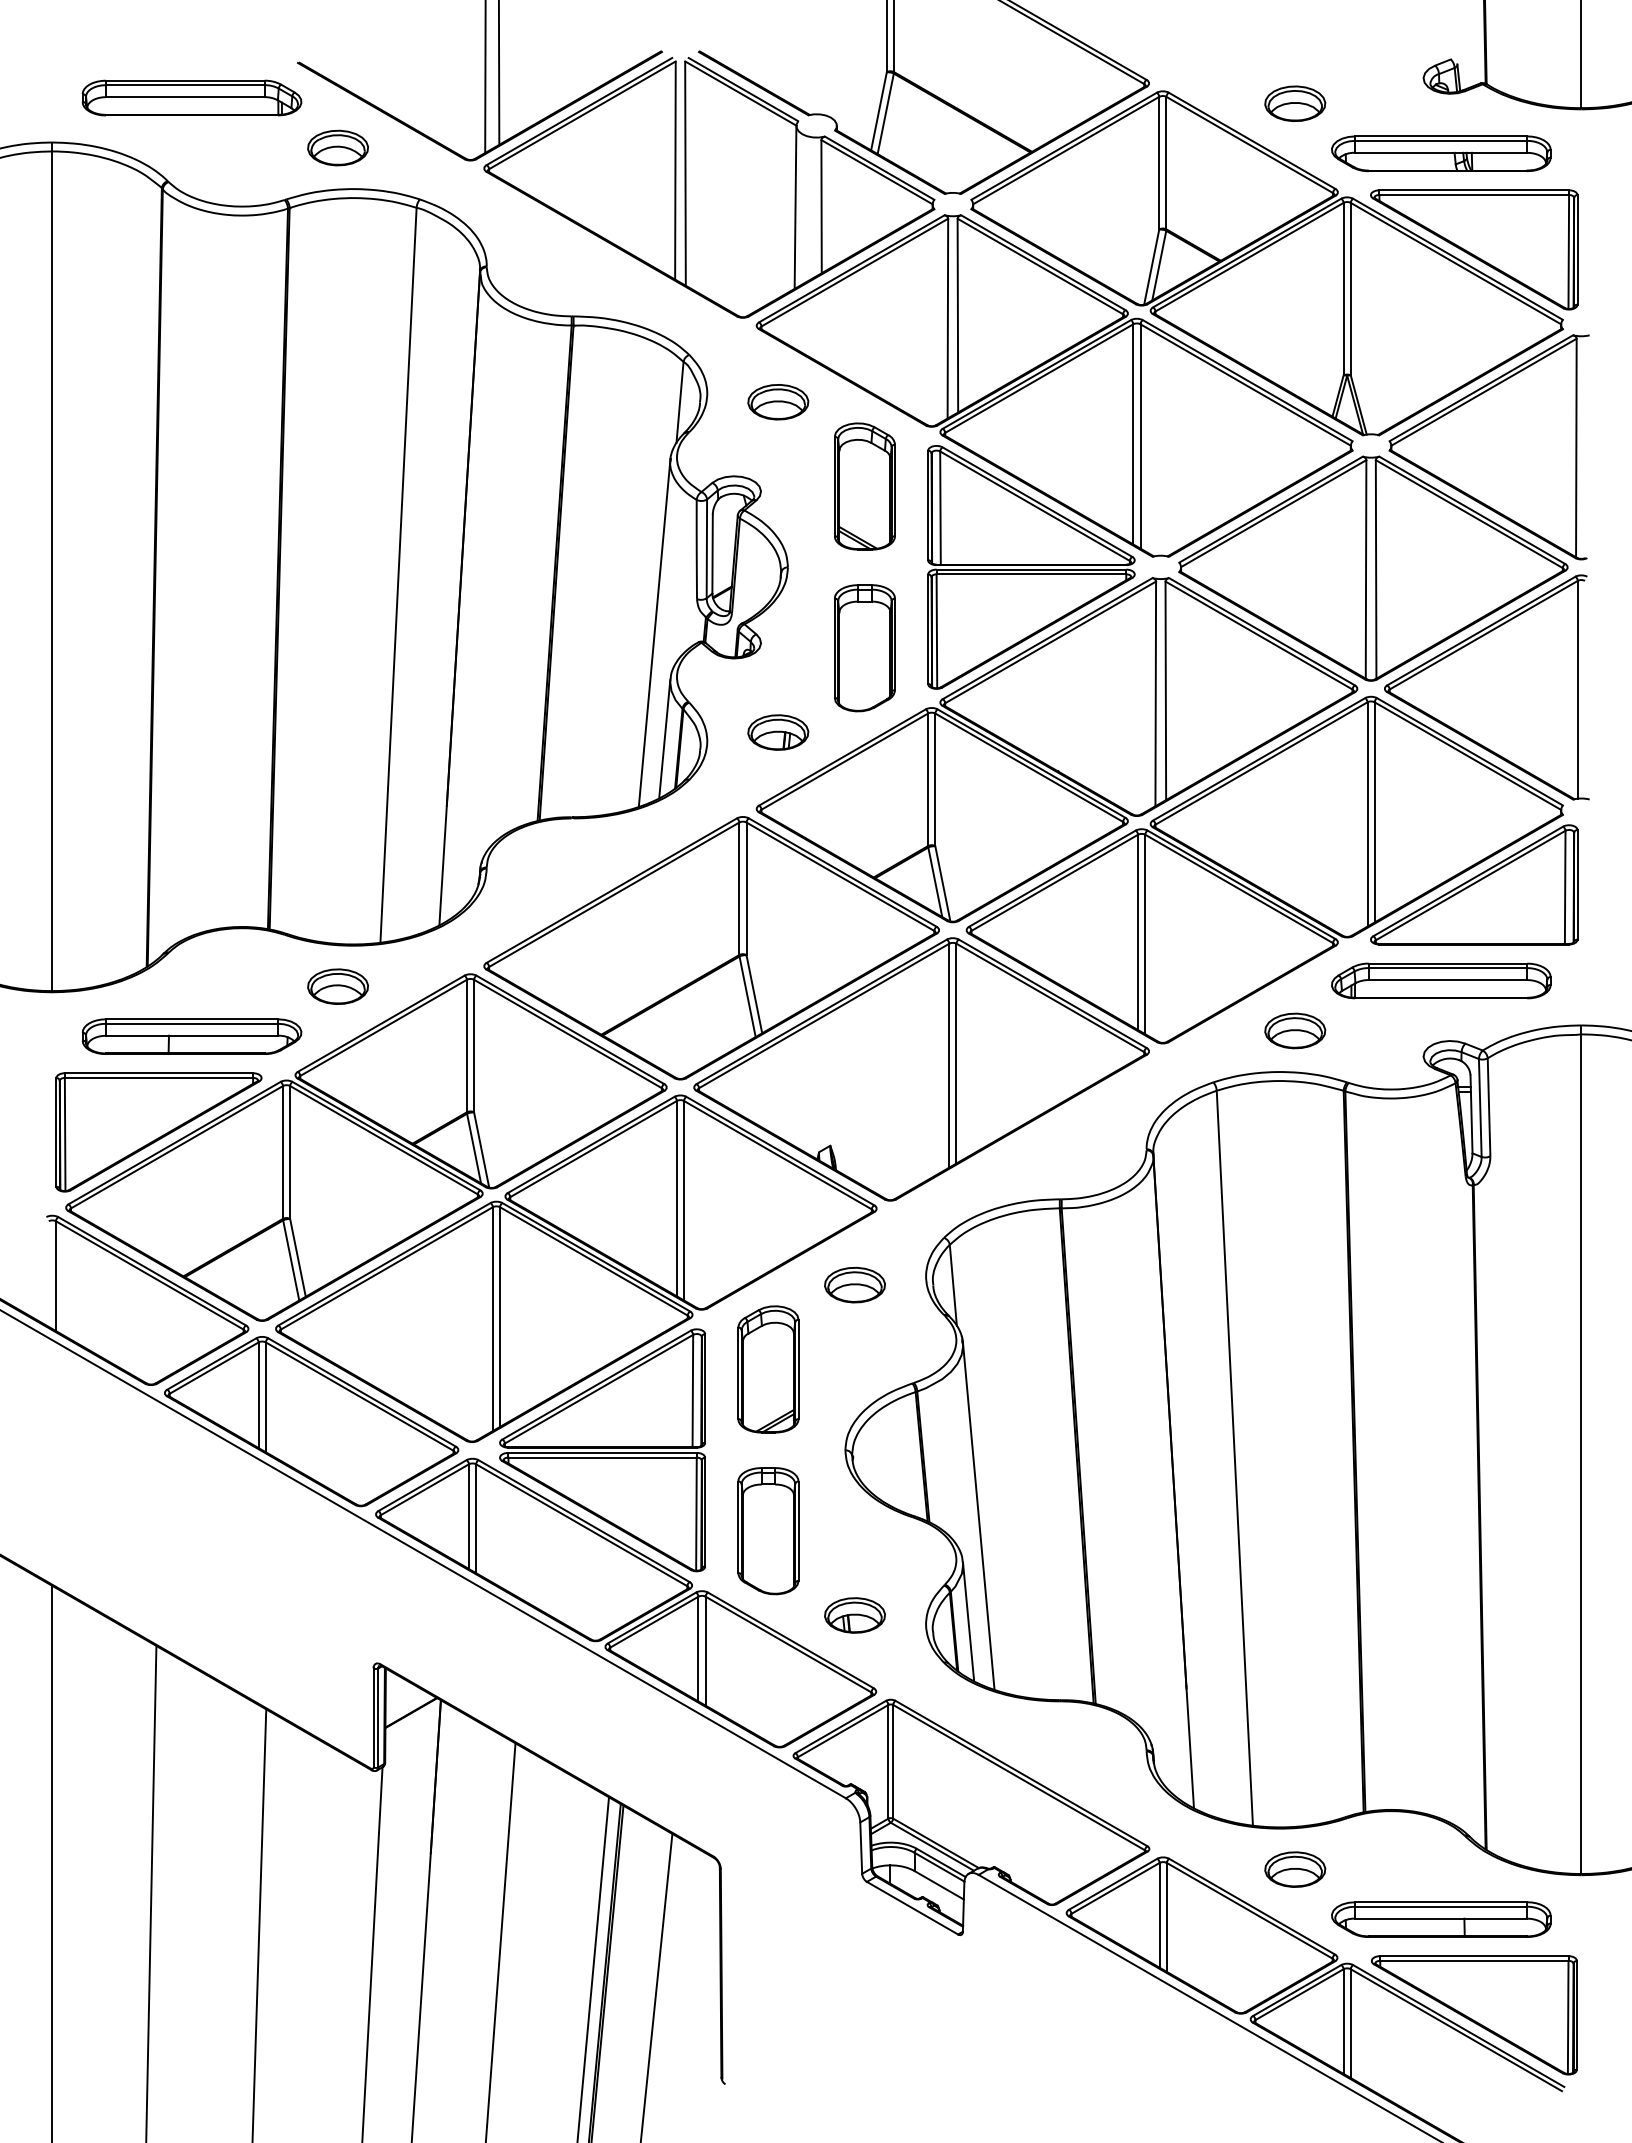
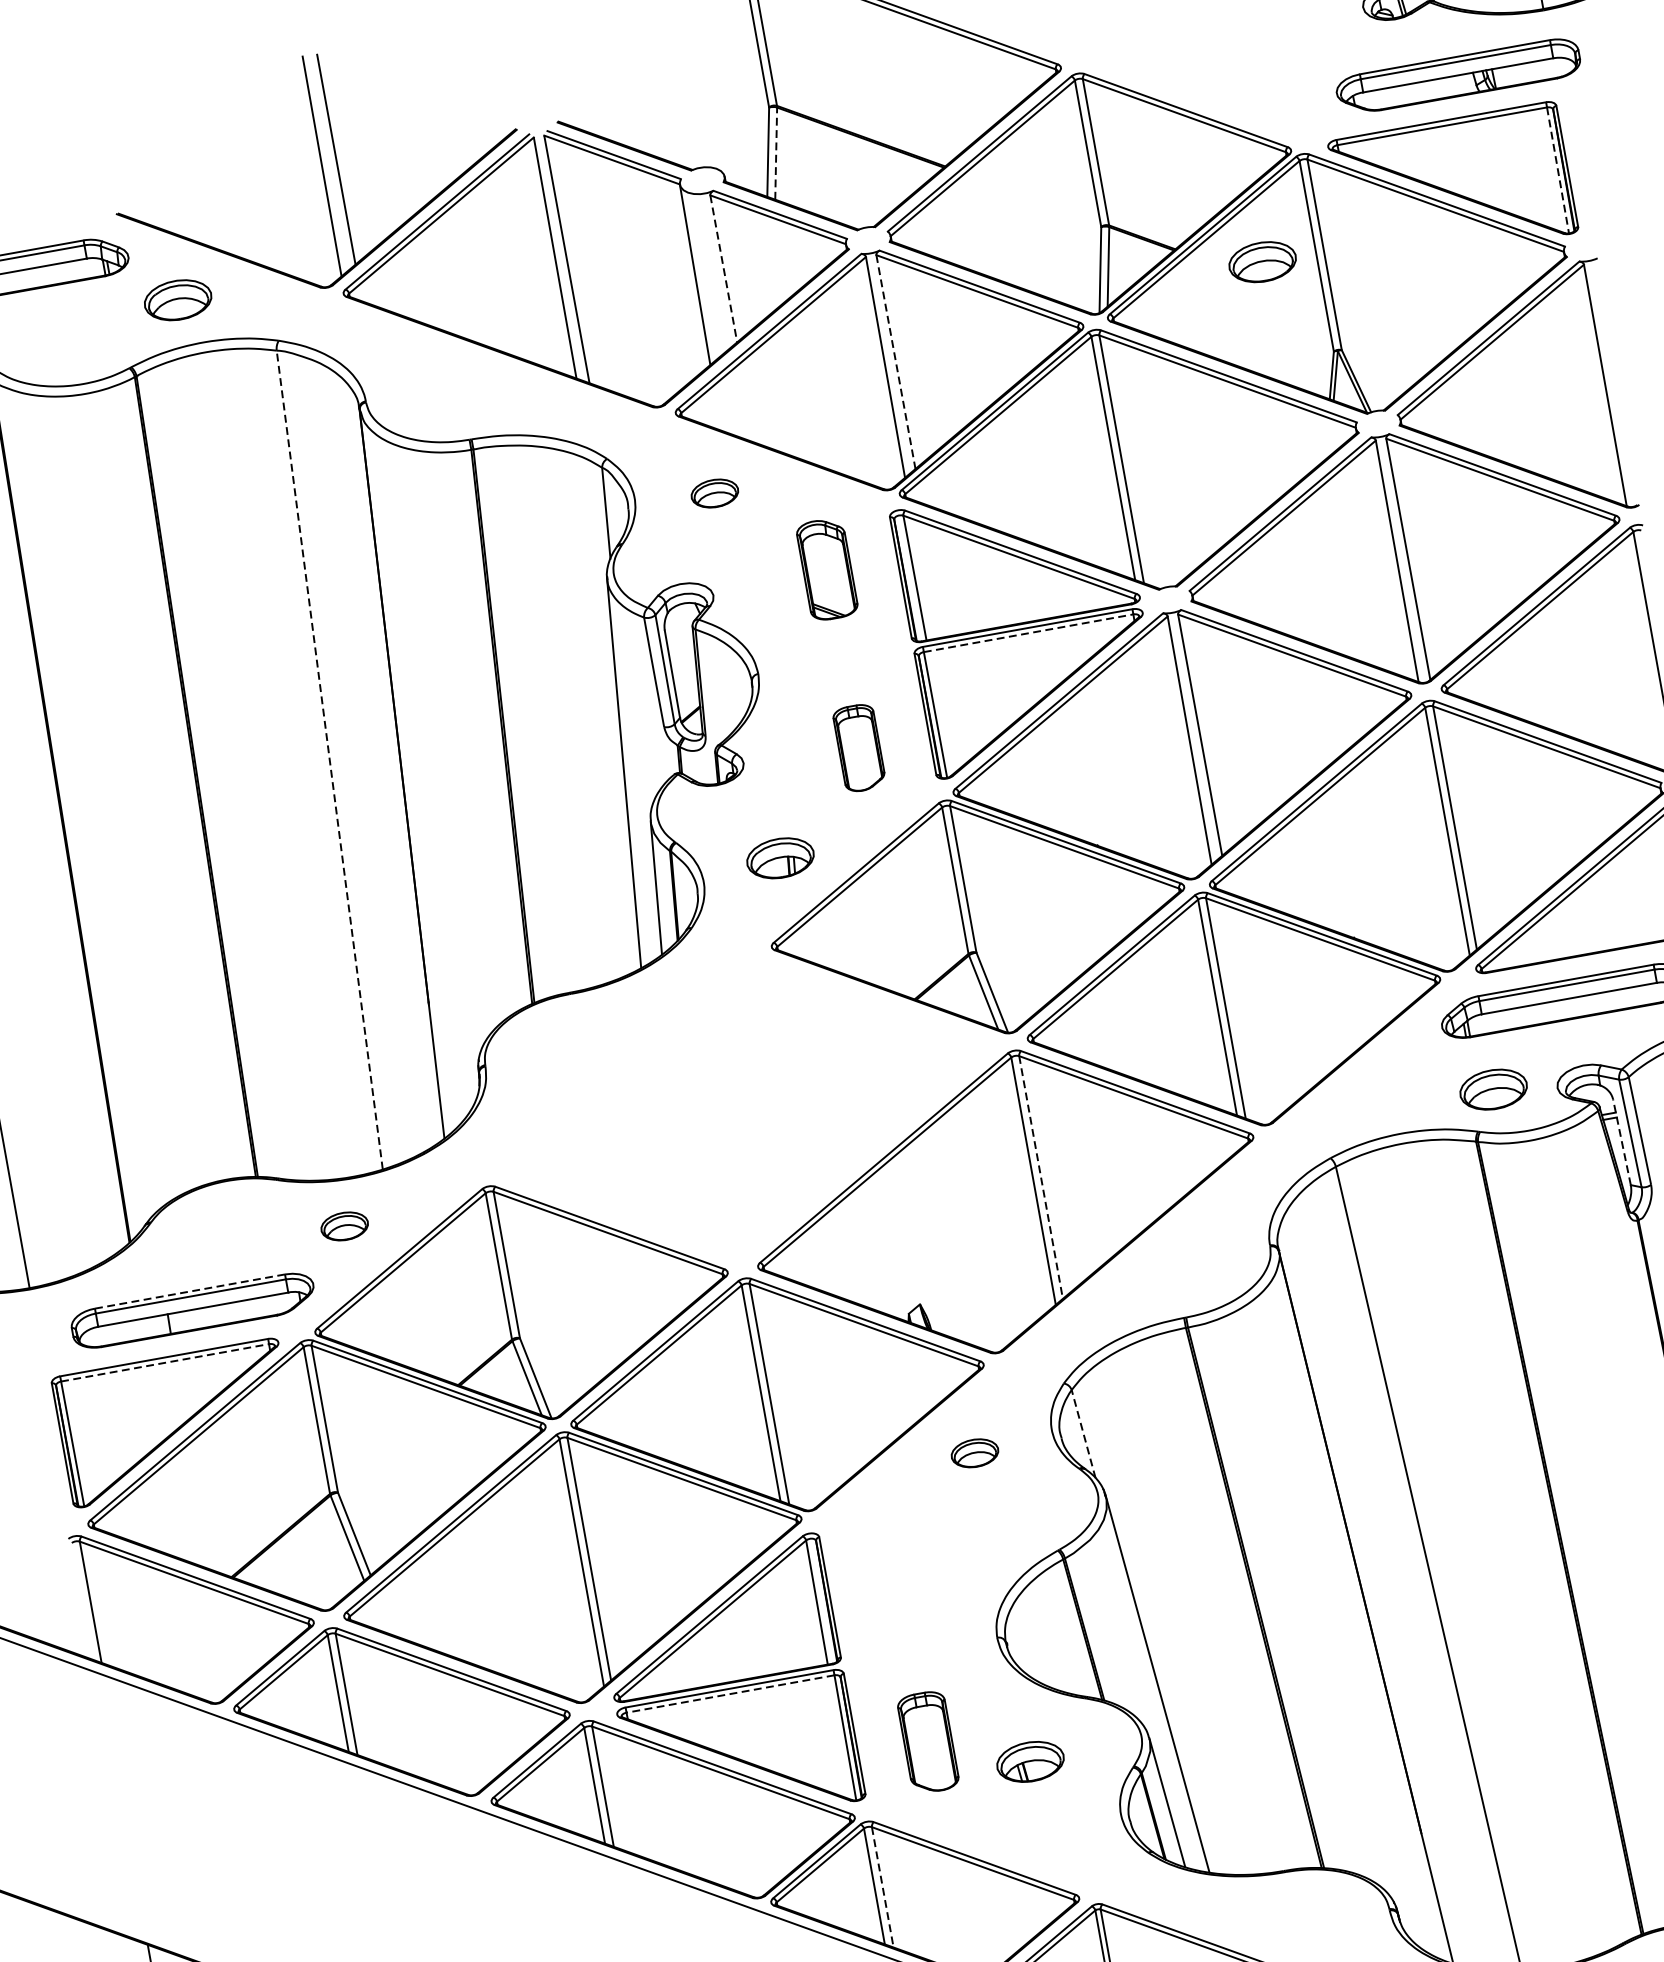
part: (1295, 103) -> (1262, 261), moved
line: (885, 113) -> (775, 153), solid -> dashed
part: (1441, 153) -> (1458, 76), moved
line: (821, 205) -> (723, 267), solid -> dashed
line: (1568, 251) -> (1557, 169), solid -> dashed
line: (957, 315) -> (895, 362), solid -> dashed
part: (778, 402) -> (715, 493), size x0.7
part: (864, 486) -> (826, 569), size x0.7
line: (1031, 574) -> (1028, 633), solid -> dashed
line: (398, 575) -> (329, 760), solid -> dashed
part: (864, 648) -> (858, 748), size x0.6
part: (711, 948) -> (749, 1110), removed
part: (337, 986) -> (344, 1226), size x0.7
line: (191, 1019) -> (189, 1291), solid -> dashed
part: (1295, 1030) -> (1493, 1089), moved
line: (956, 1053) -> (1041, 1177), solid -> dashed
line: (159, 1077) -> (165, 1362), solid -> dashed
line: (1471, 1113) -> (1621, 1141), solid -> dashed
part: (854, 1284) -> (974, 1452), size x0.7
line: (953, 1285) -> (1083, 1434), solid -> dashed
part: (768, 1369) -> (896, 1563), removed
line: (602, 1457) -> (730, 1693), solid -> dashed
part: (768, 1531) -> (928, 1742), size x0.7
part: (854, 1615) -> (1029, 1762), moved
line: (705, 1651) -> (882, 1887), solid -> dashed

